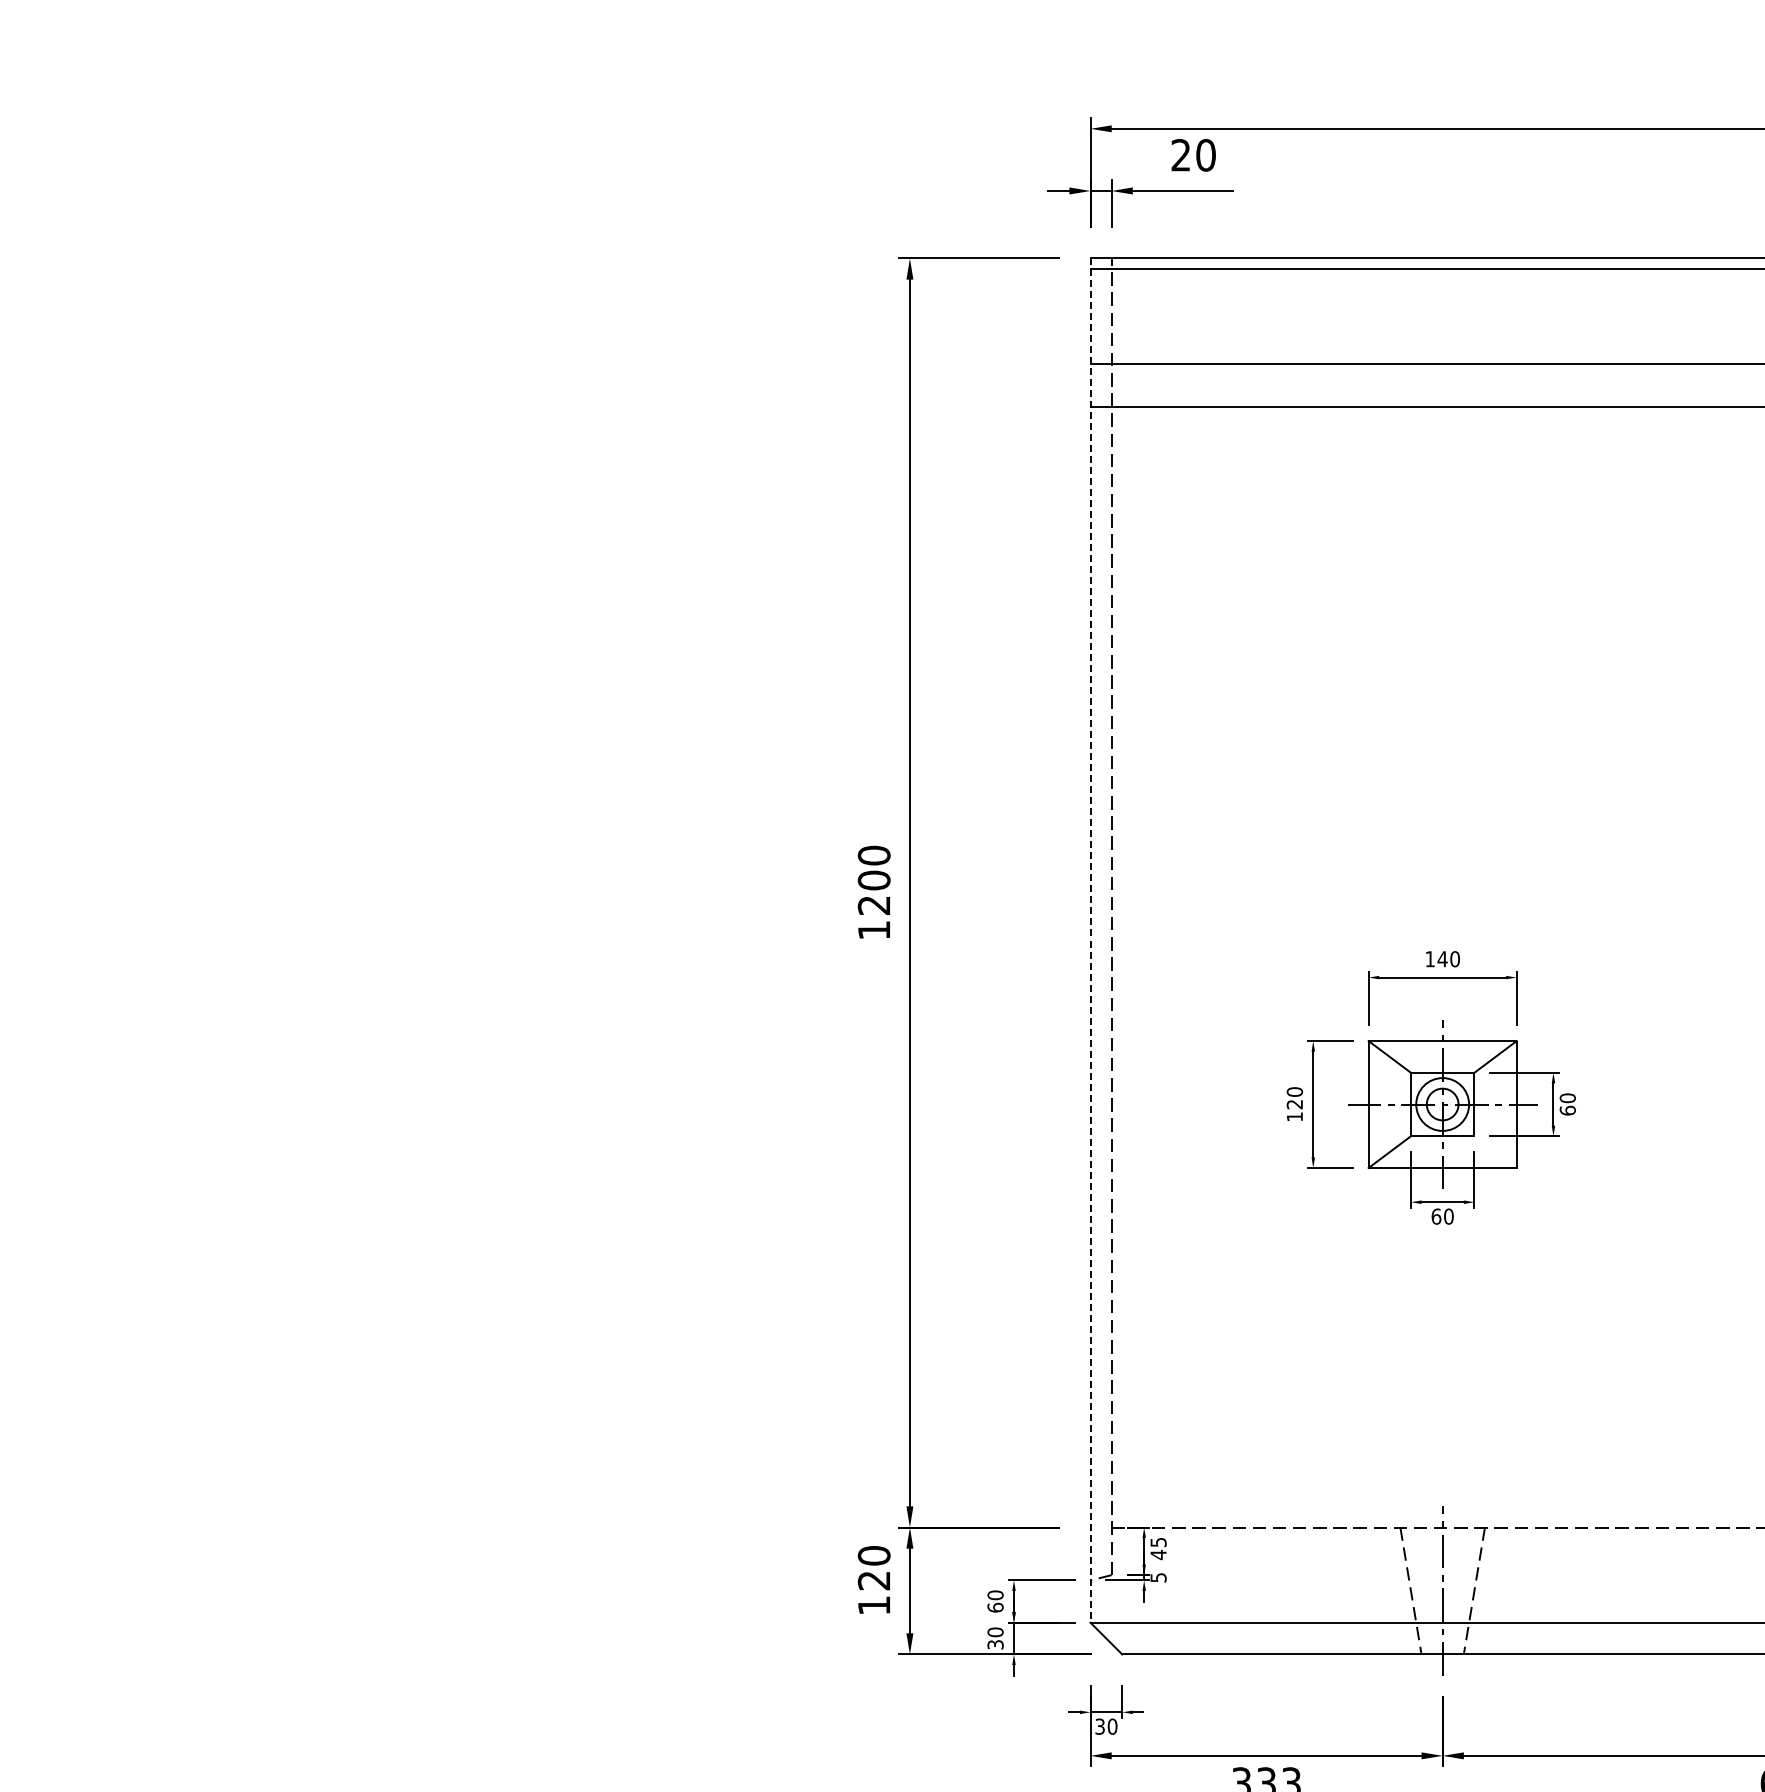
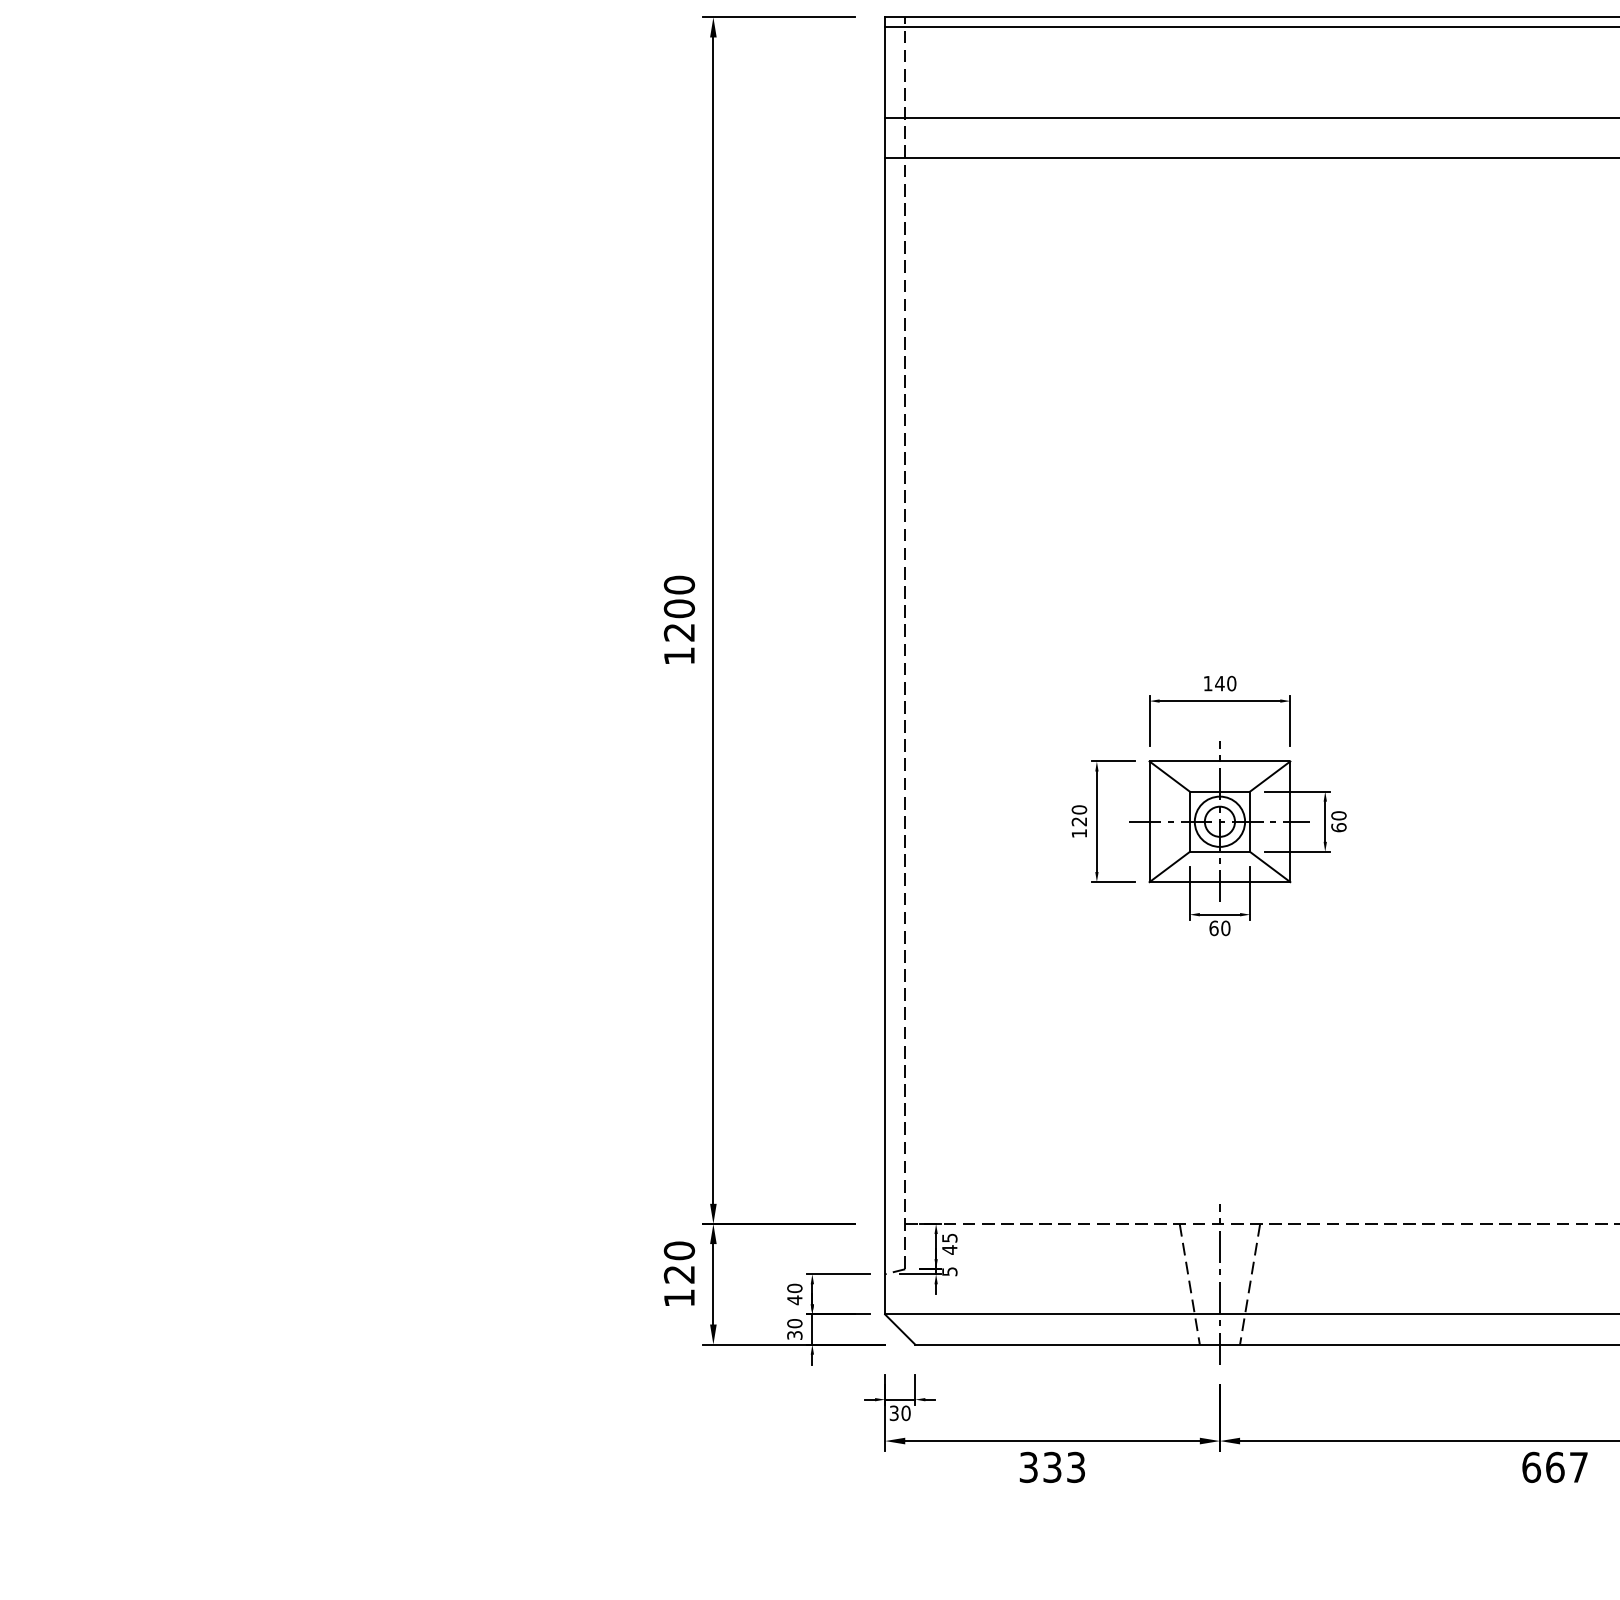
line: (1090, 941) -> (885, 666), dashed -> solid
line: (1495, 1151) -> (1270, 866), added
text: (995, 1607) -> (794, 1300), 60 -> 40

